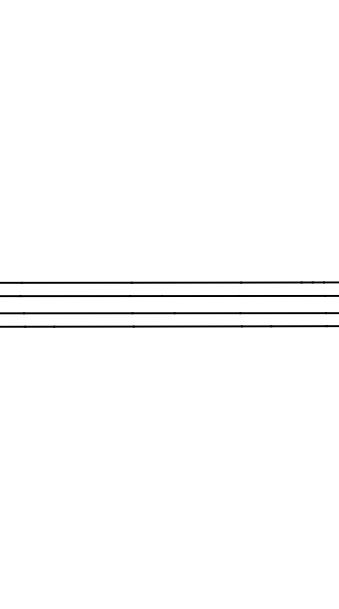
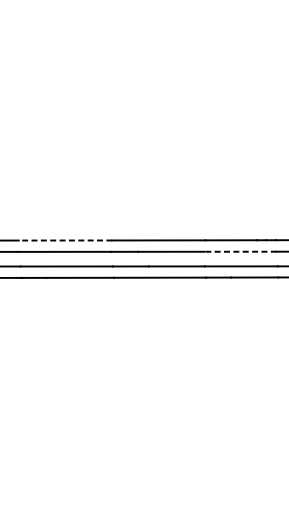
line: (76, 282) -> (65, 240), solid -> dashed
line: (282, 295) -> (240, 251), solid -> dashed

